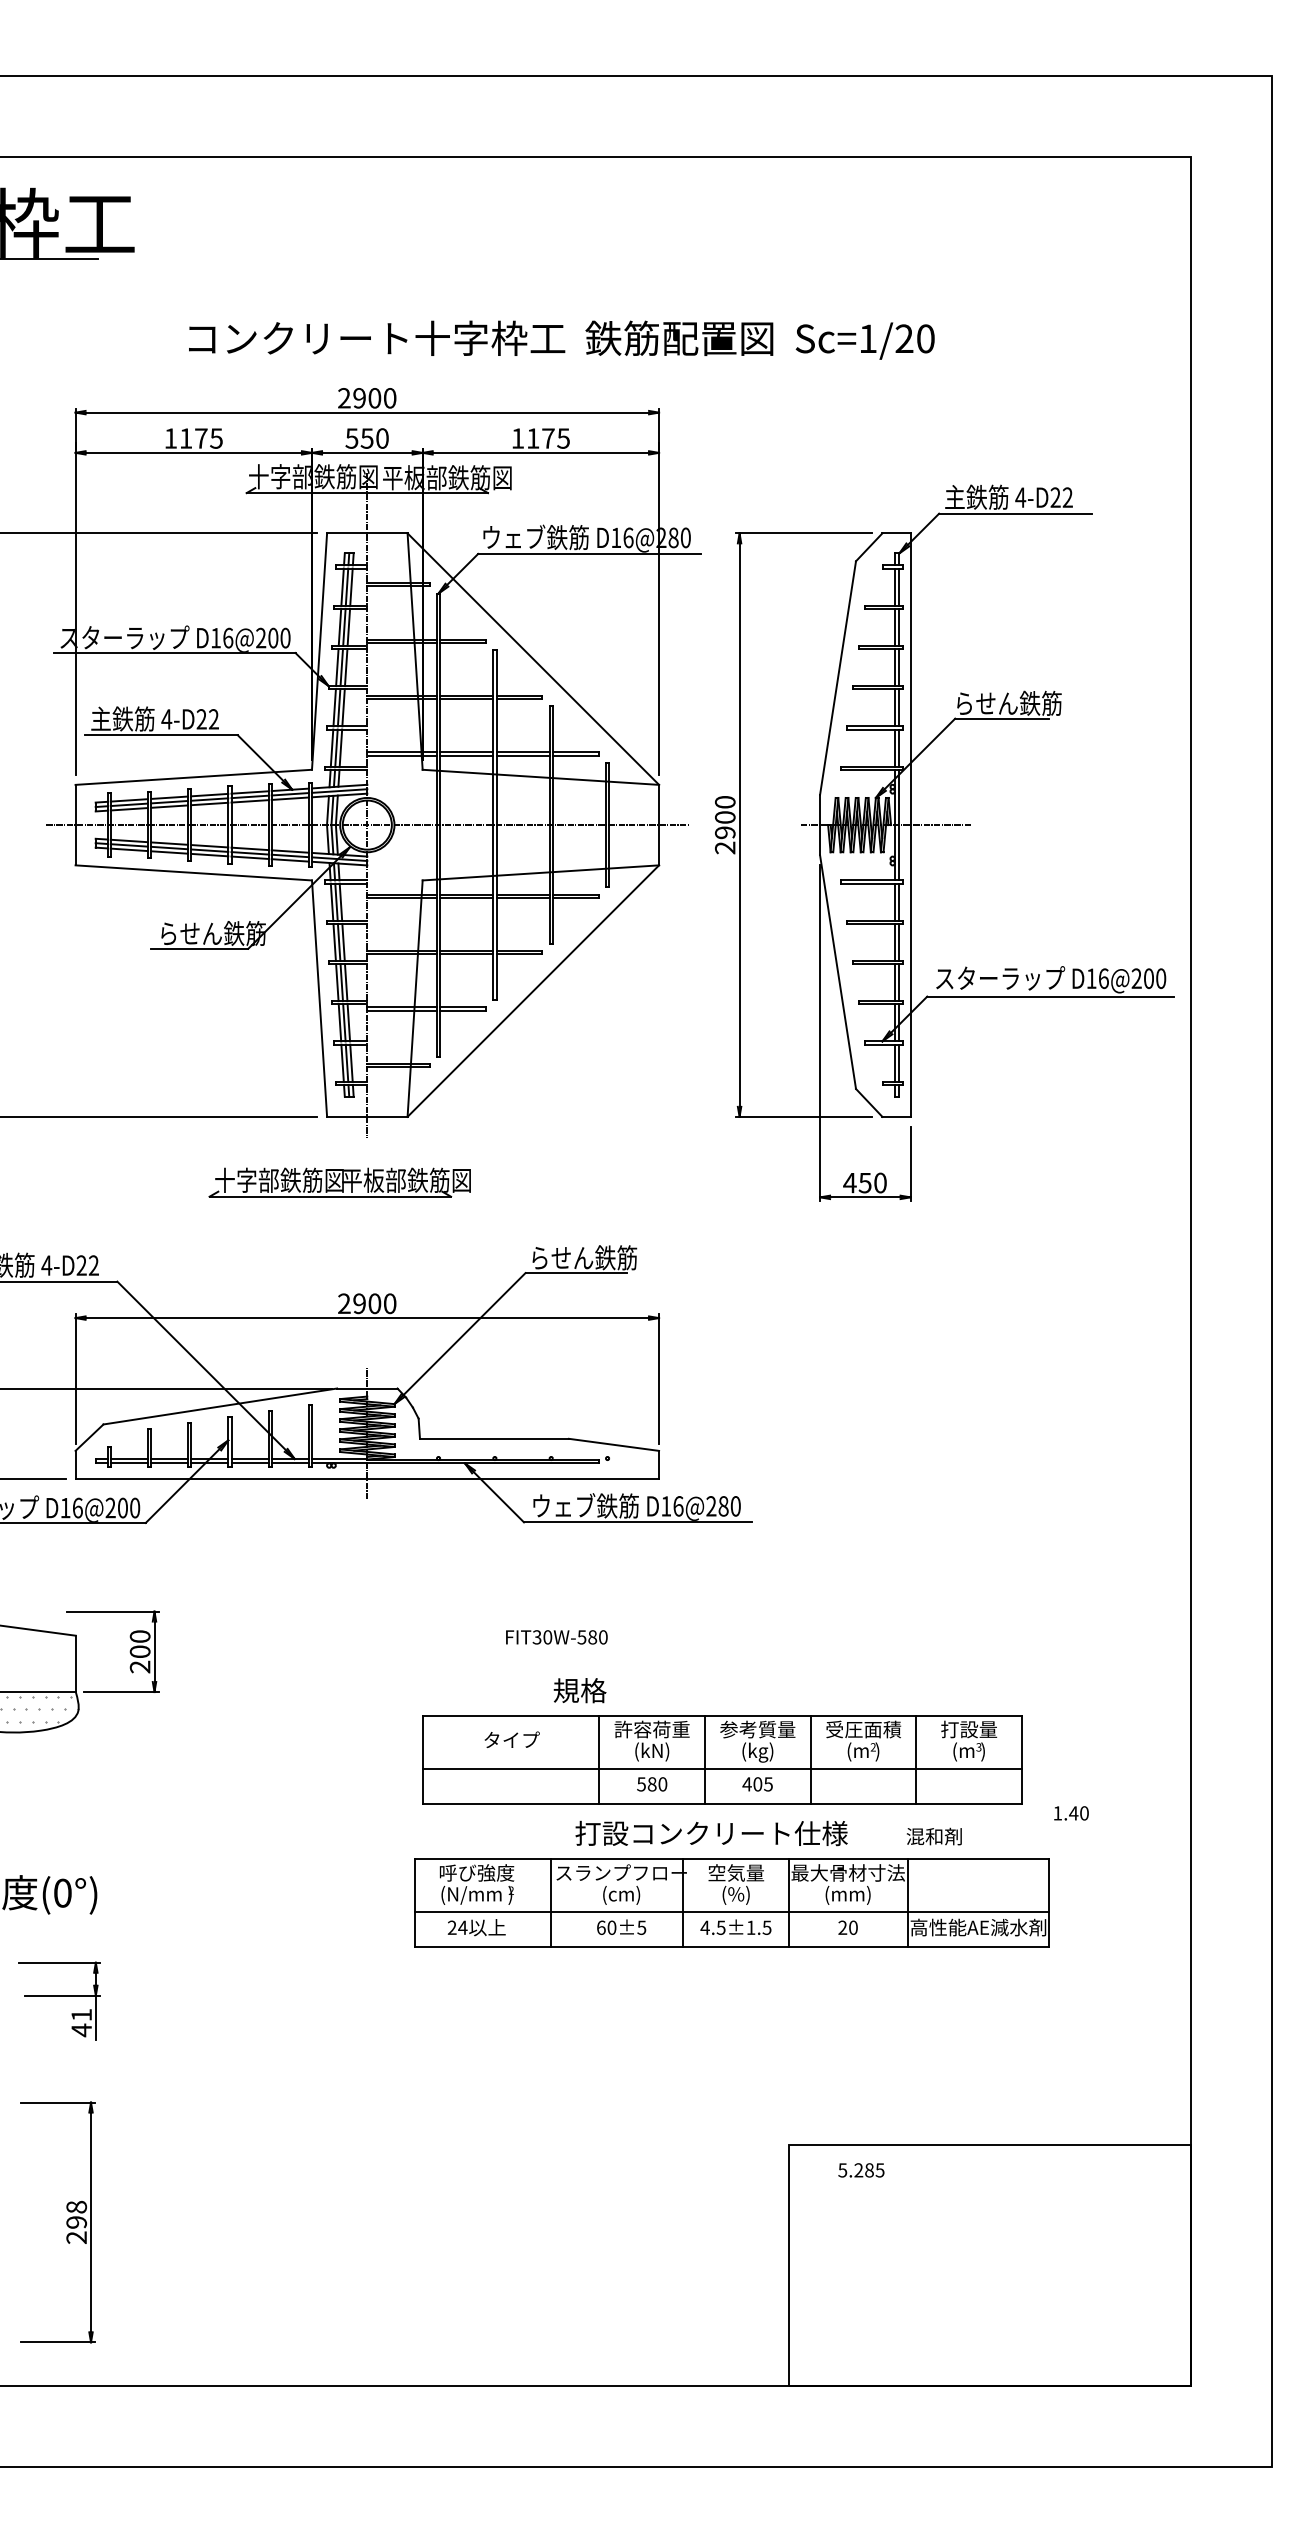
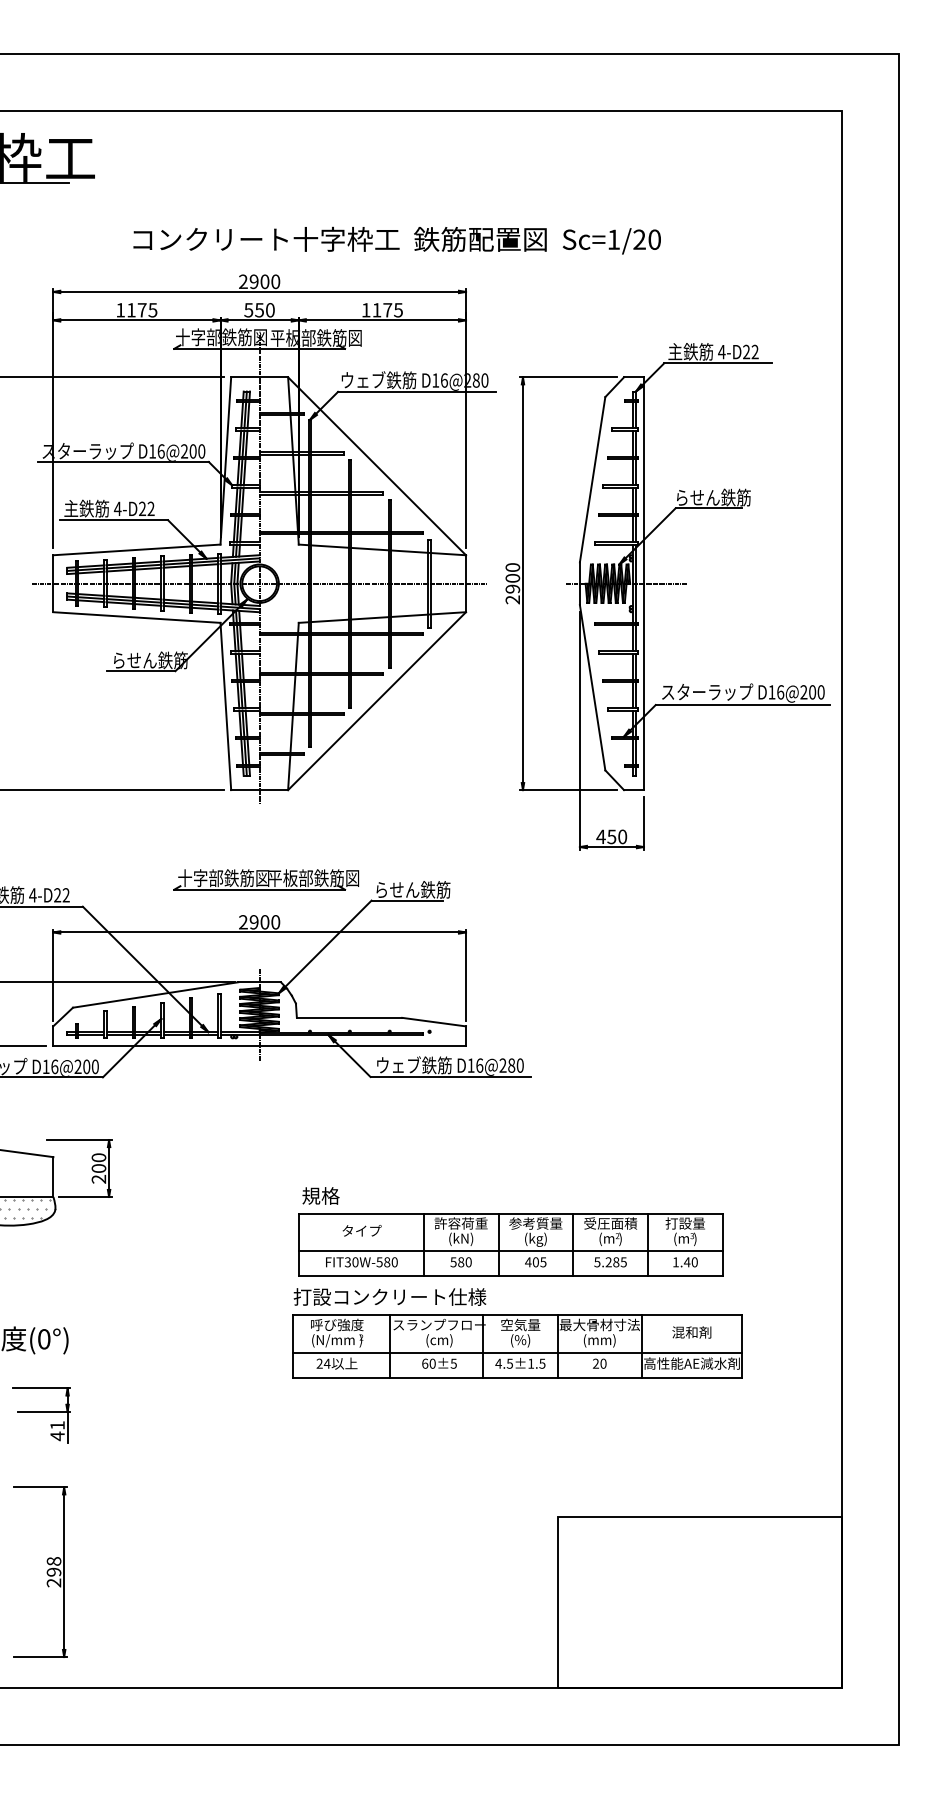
part: (339, 1182) -> (266, 879), moved
text: (556, 1637) -> (361, 1262), moved
text: (579, 1690) -> (320, 1195), moved
text: (1071, 1813) -> (685, 1262), moved
text: (711, 1833) -> (389, 1297), moved
text: (934, 1836) -> (691, 1332), moved
text: (861, 2170) -> (610, 1262), moved

